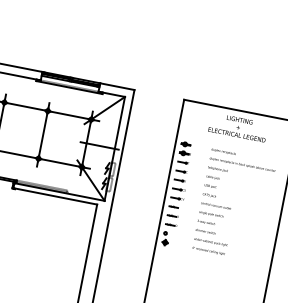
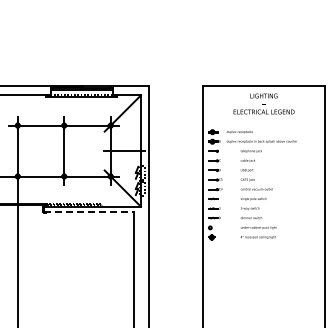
text: (243, 159) -> (261, 136), moved
line: (55, 196) -> (89, 212), solid -> dashed

